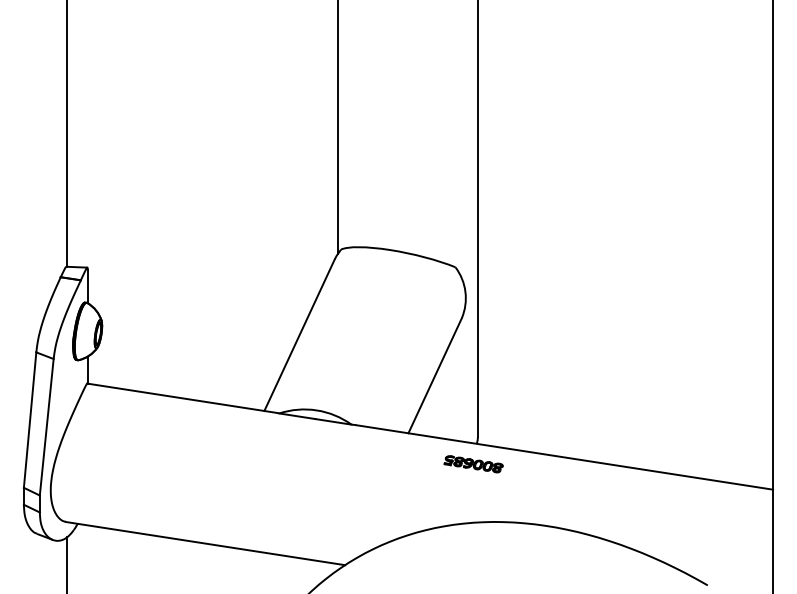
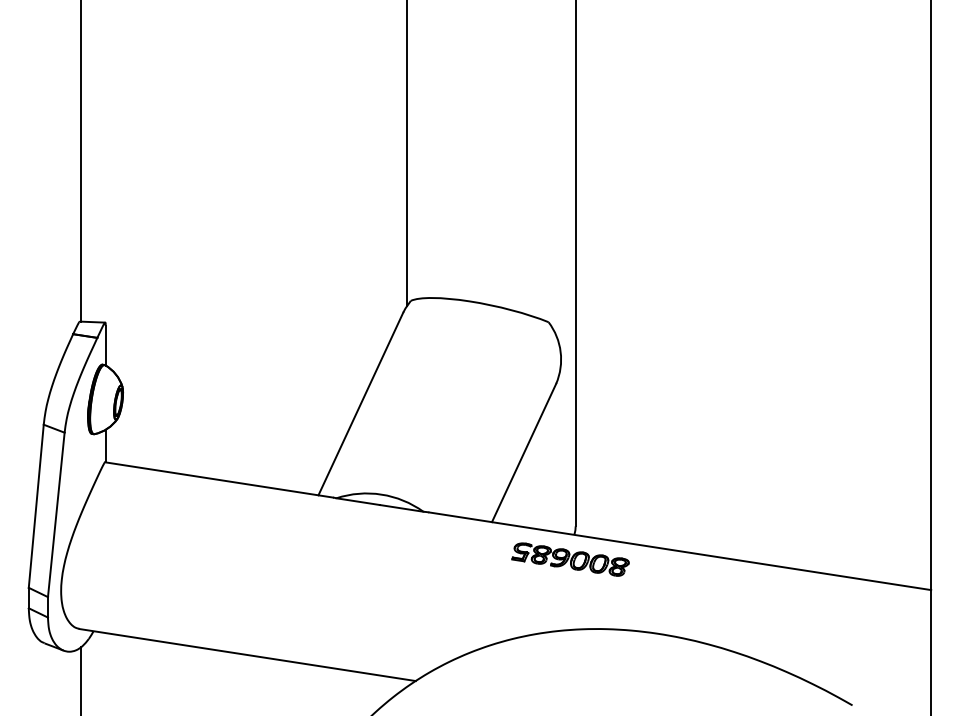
part: (473, 464) -> (570, 559), size x1.67

